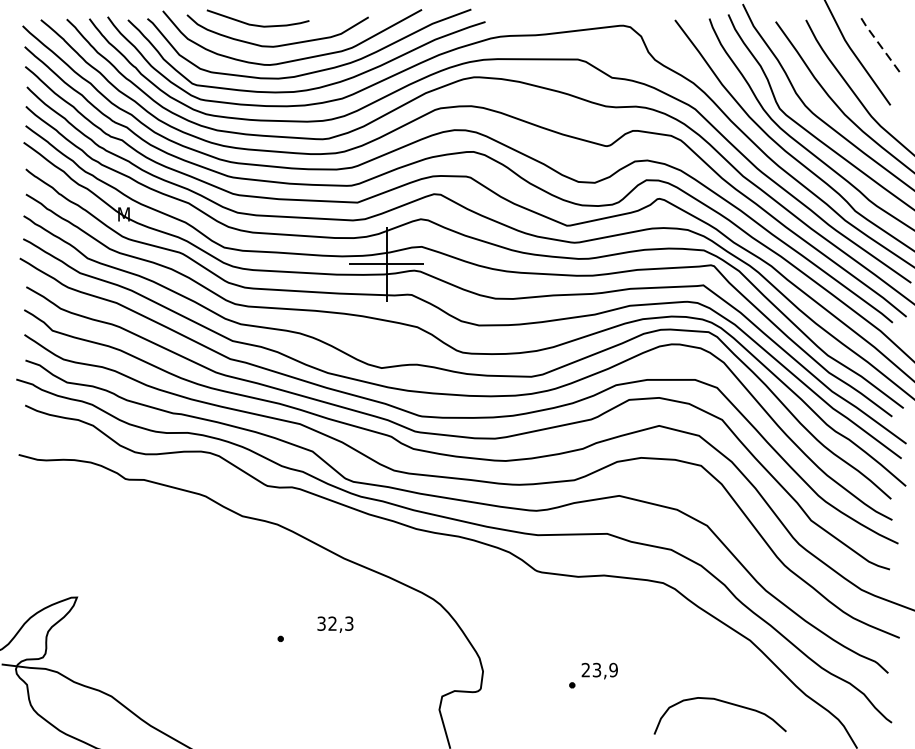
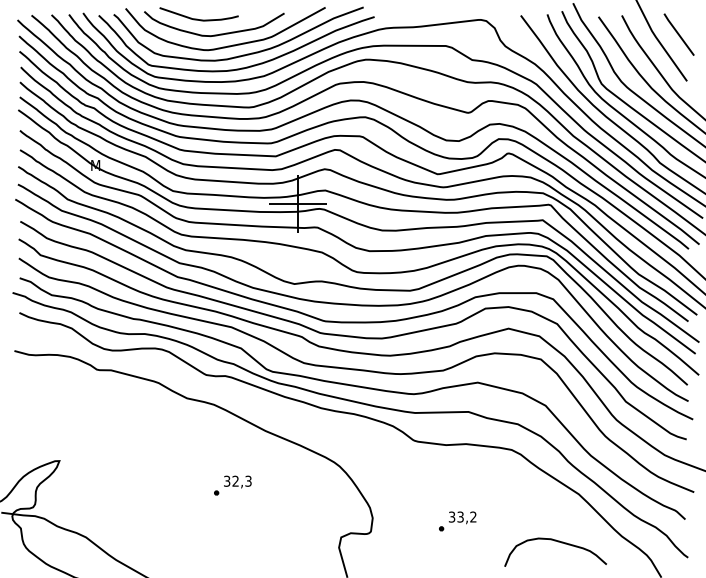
line: (879, 43) -> (678, 33), dashed -> solid
text: (335, 623) -> (237, 481), moved
text: (599, 669) -> (462, 516), 23,9 -> 33,2

